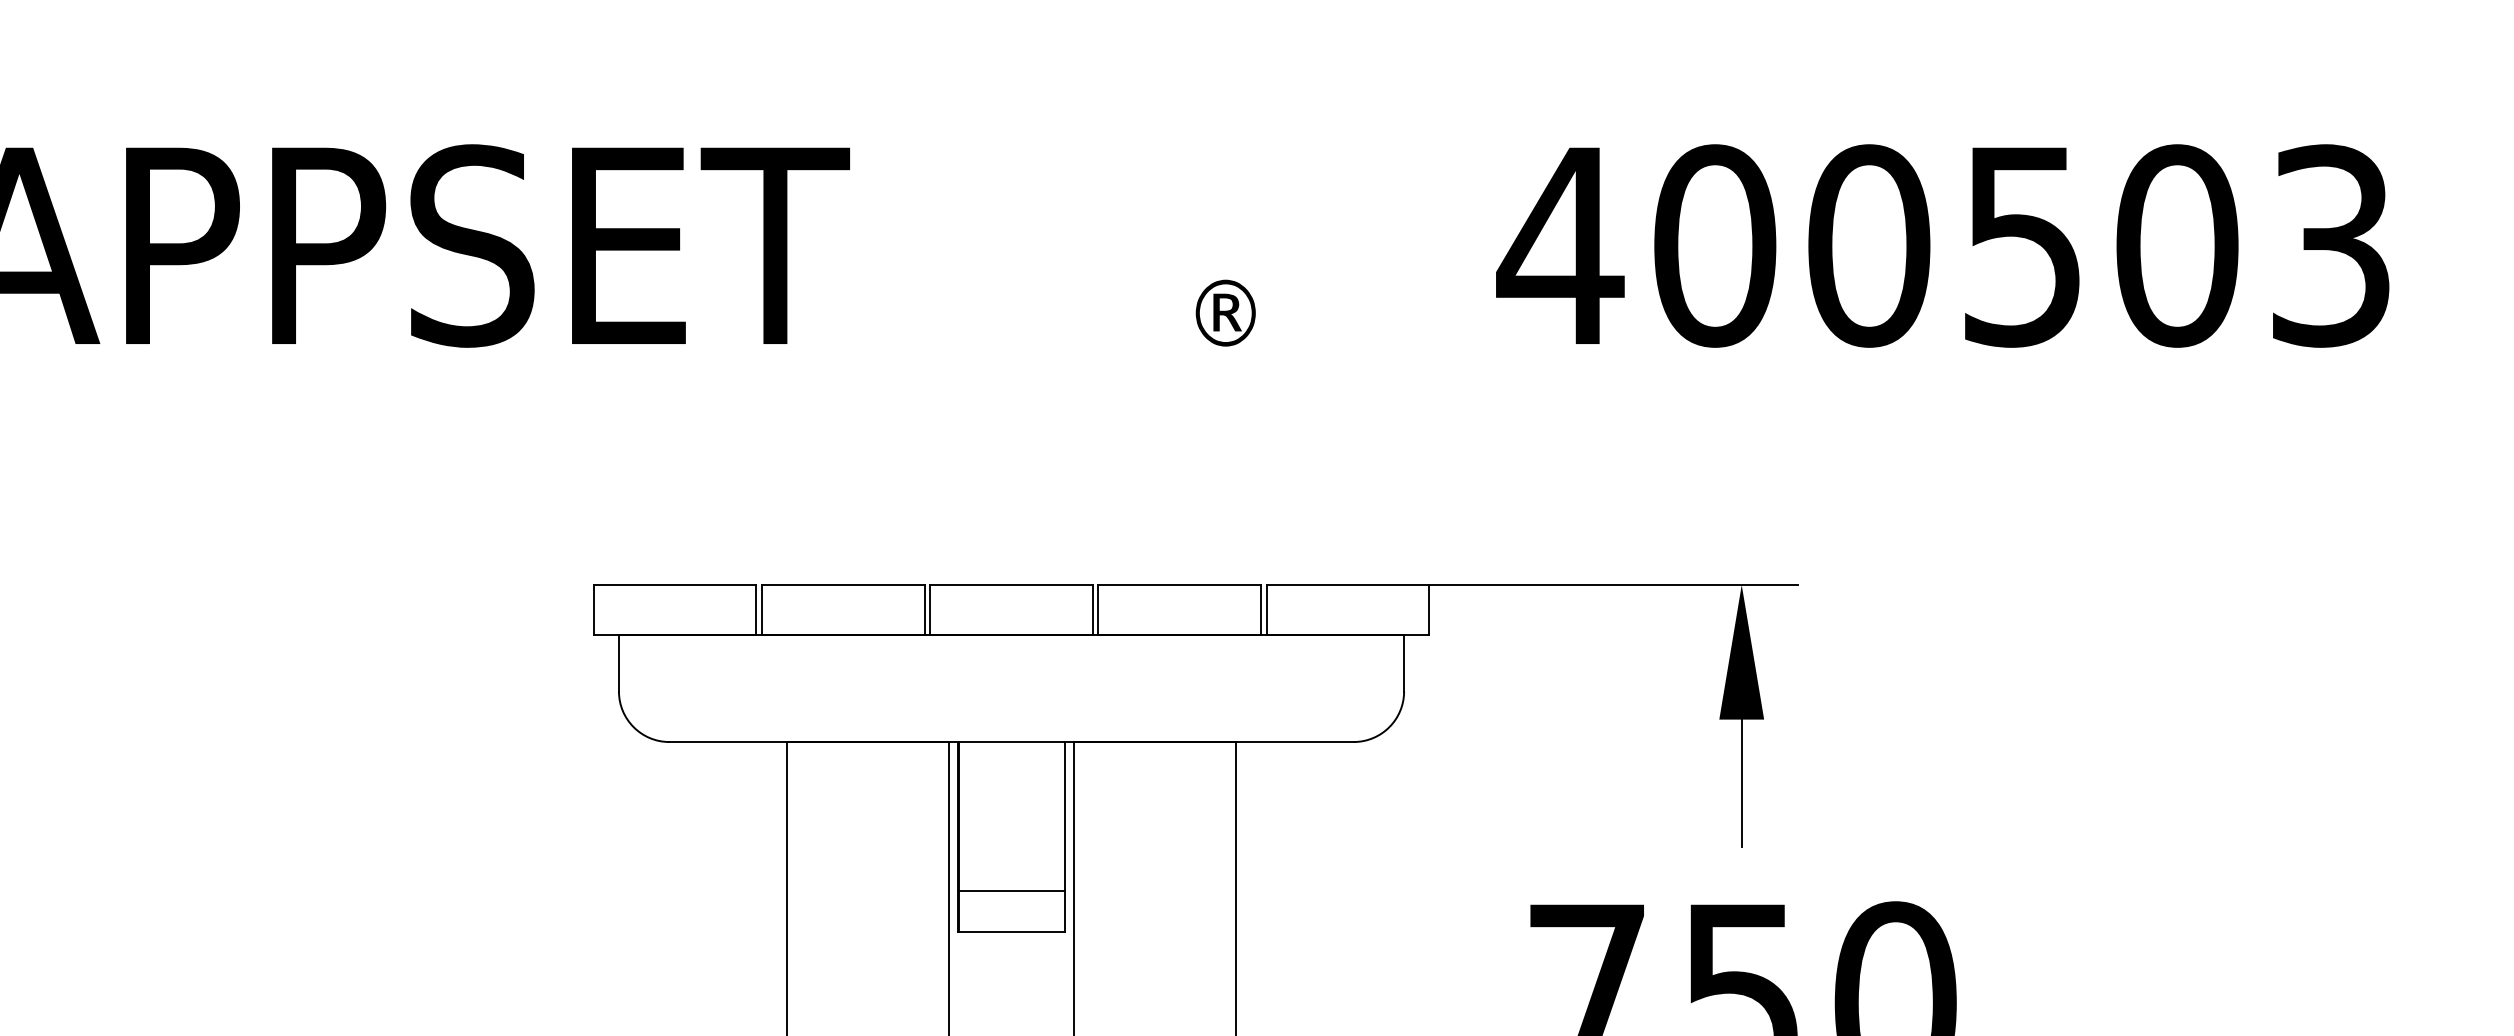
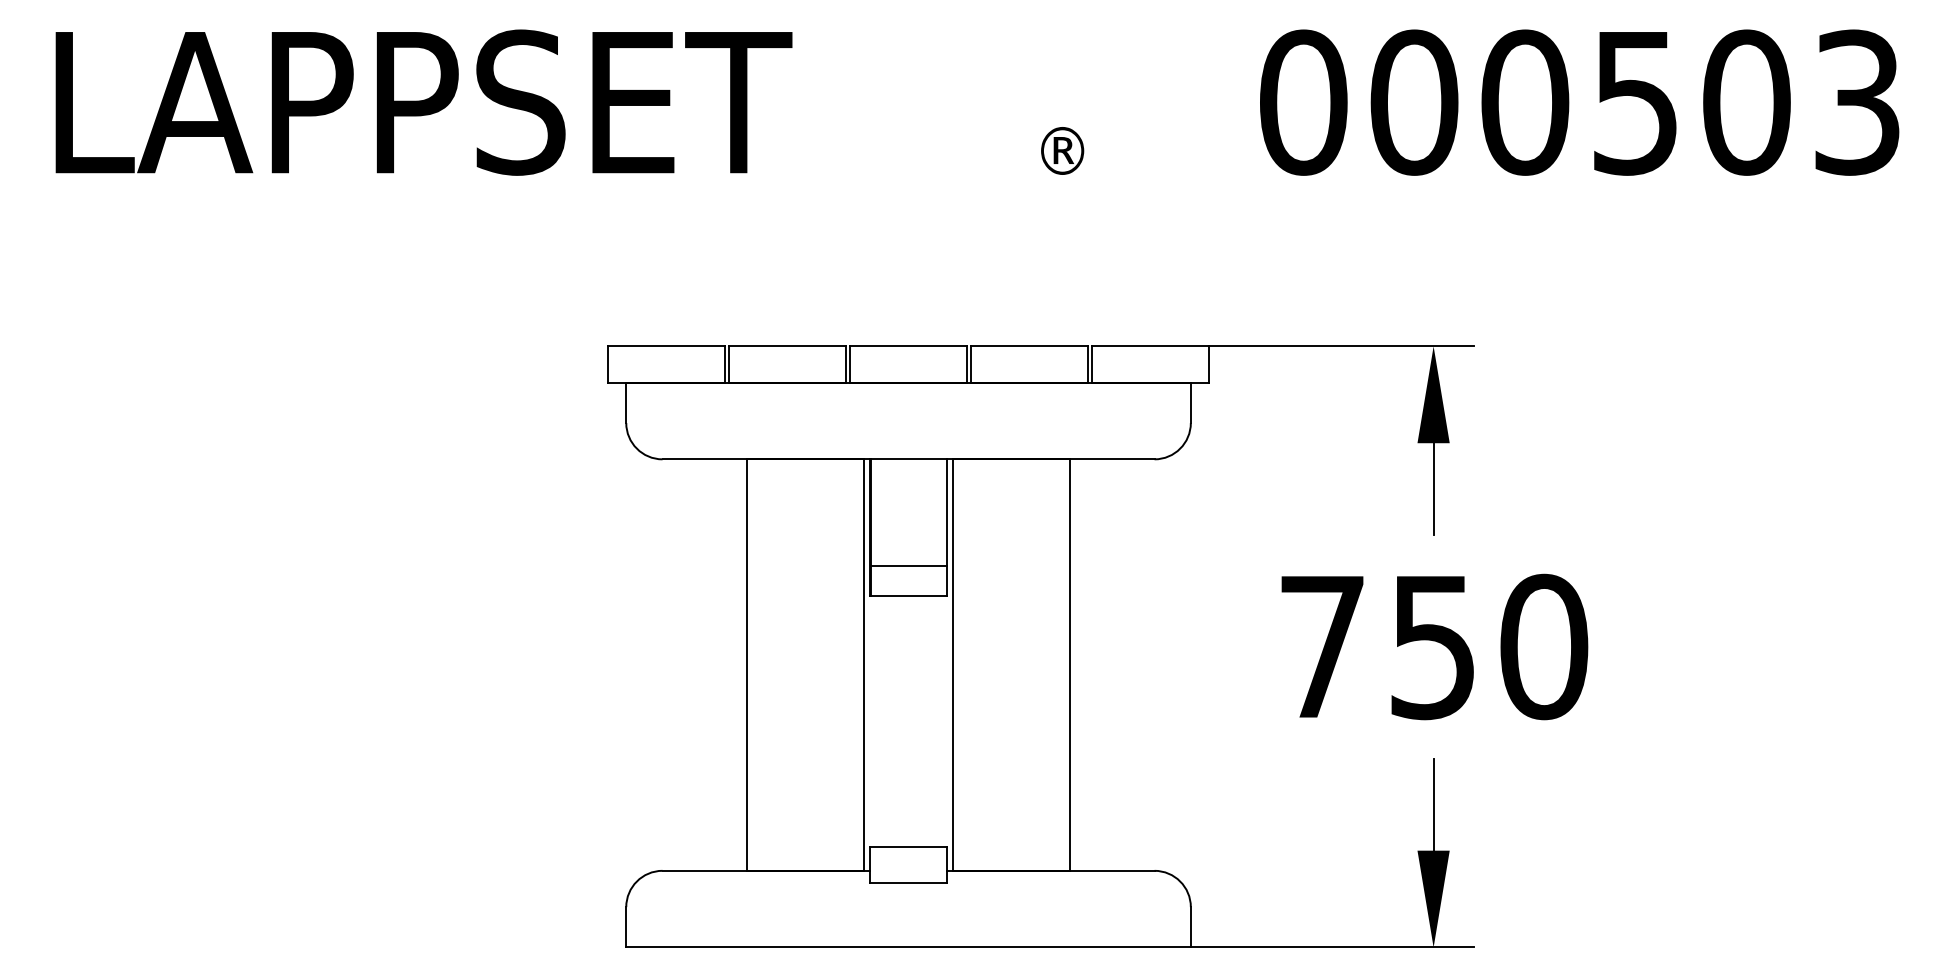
text: (1560, 245) -> (1303, 102), 400503 -> 000503

